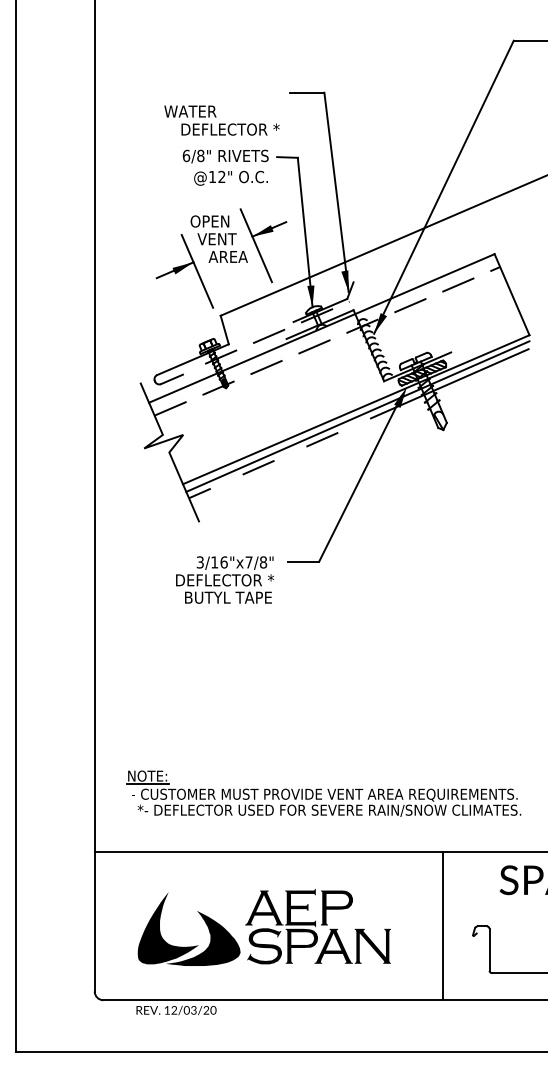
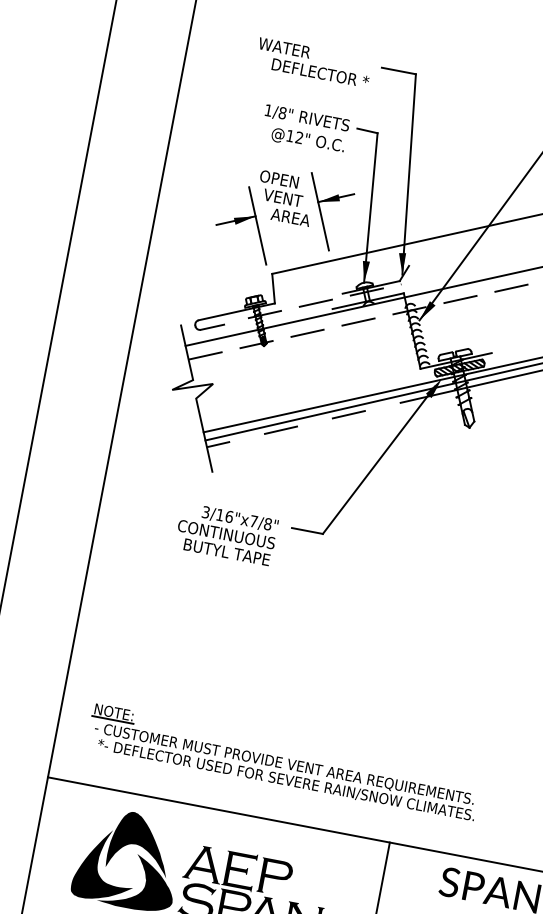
text: (221, 120) -> (313, 62), moved
text: (186, 155) -> (268, 110), 6/8" -> 1/8"
text: (224, 580) -> (226, 534), DEFLECTOR * -> CONTINUOUS
fill: (198, 899) -> (141, 843), added

